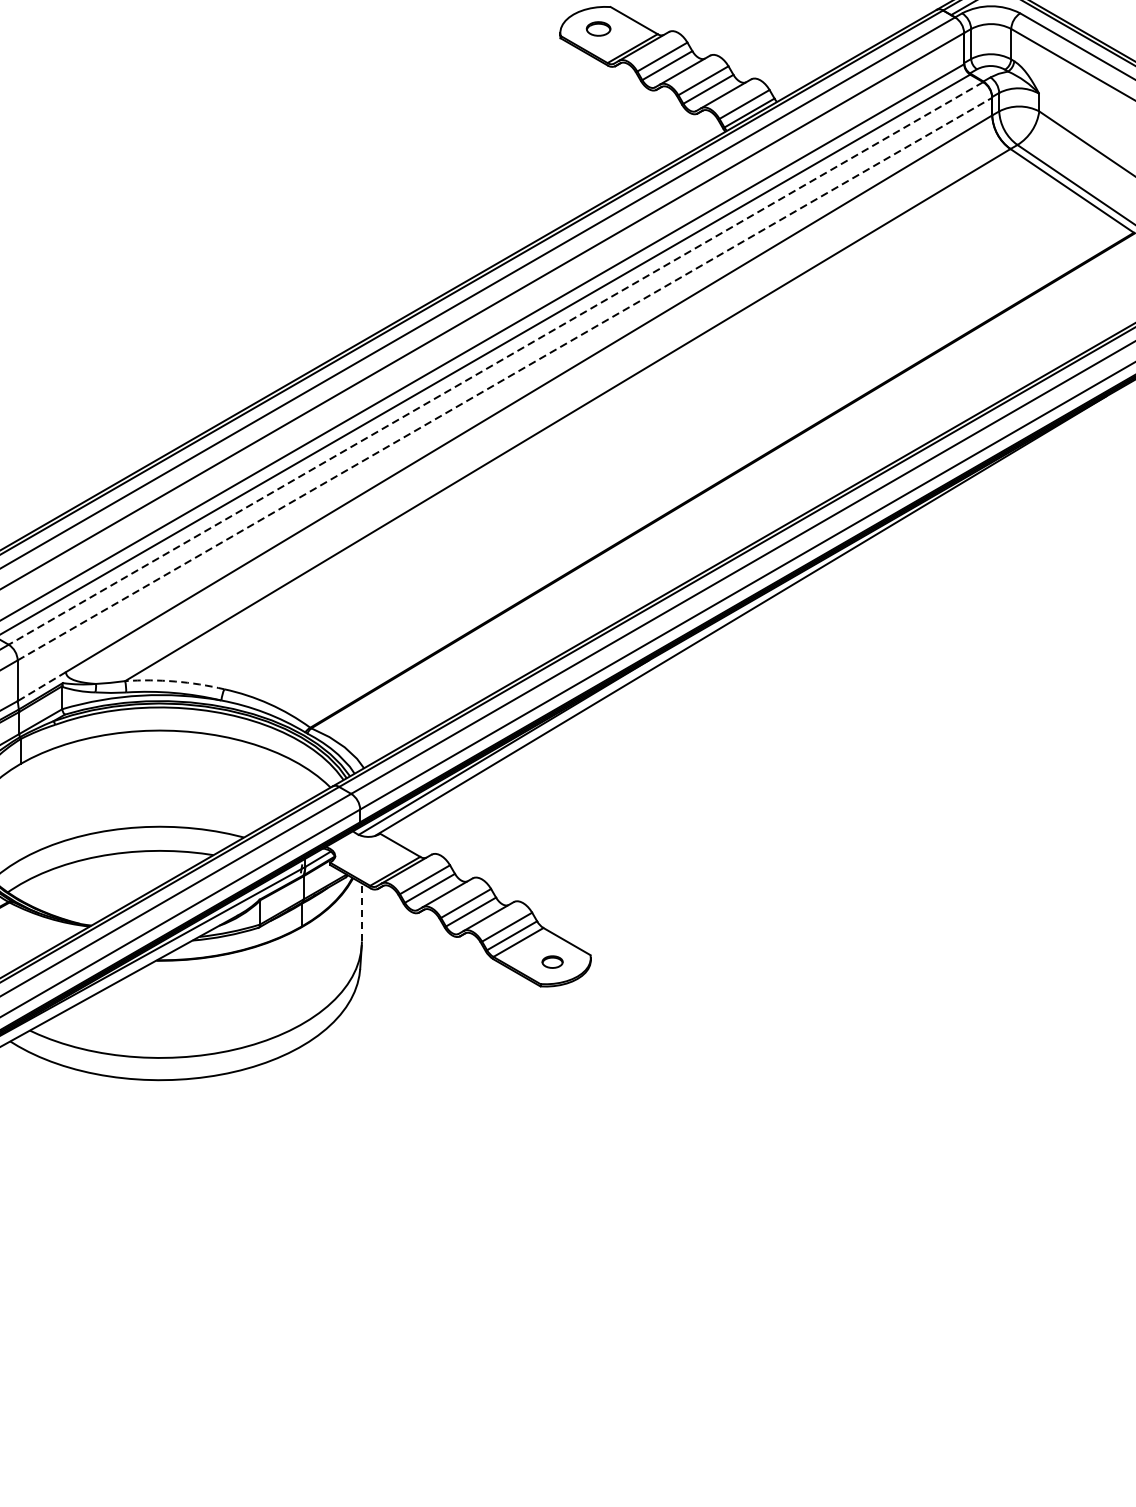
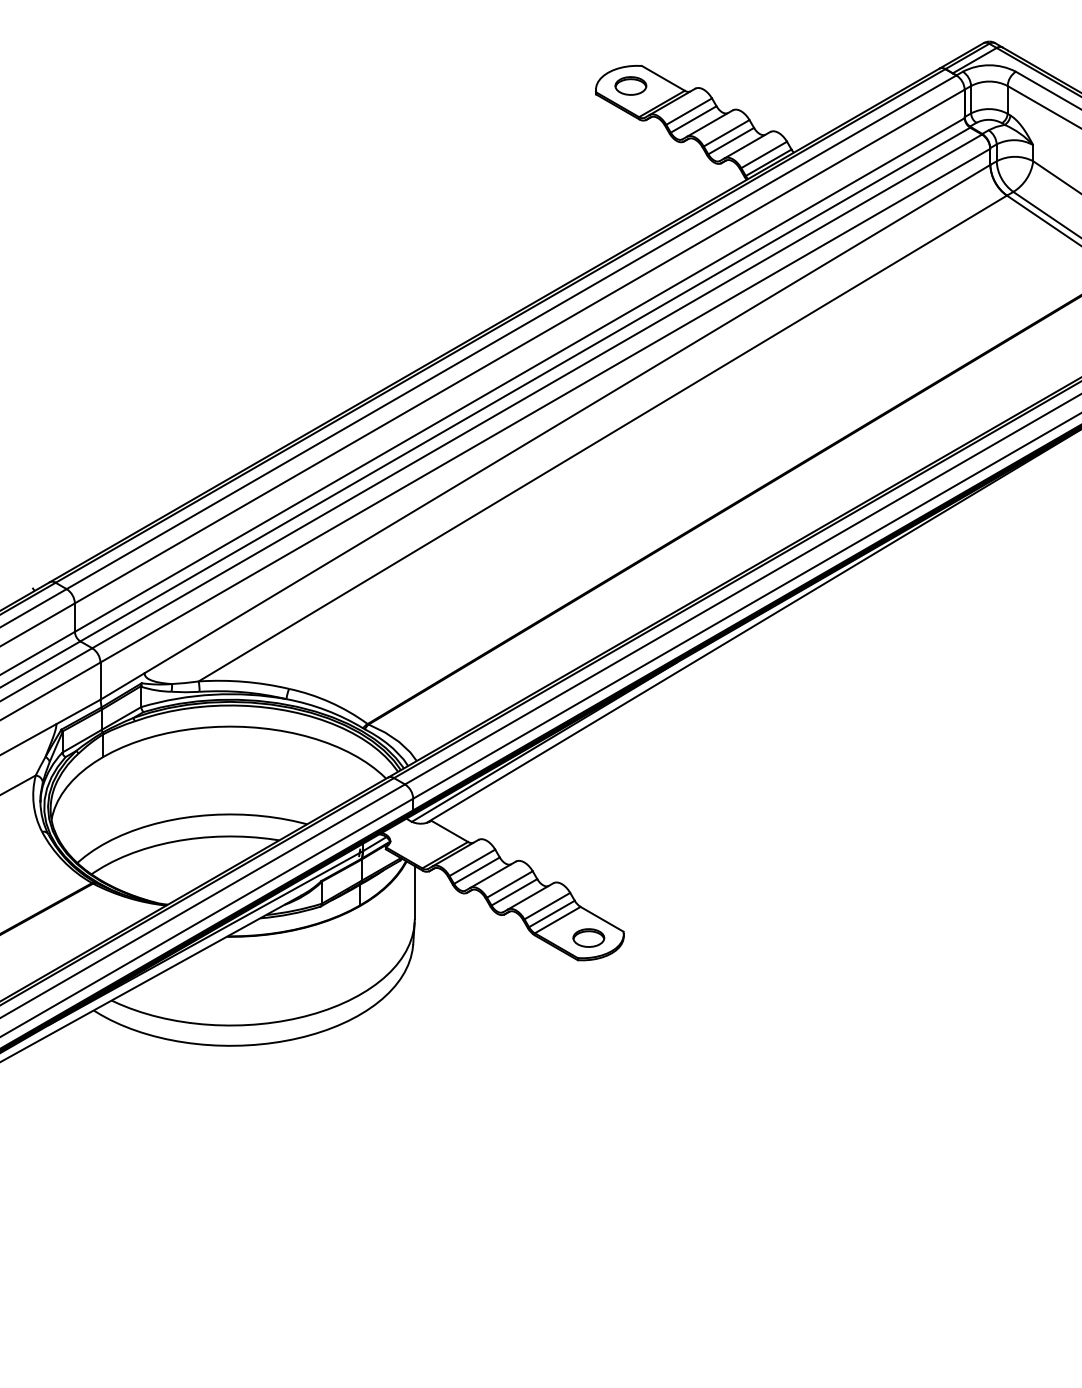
part: (598, 28) -> (630, 85), size x1.43
line: (496, 363) -> (537, 391), dashed -> solid
line: (505, 378) -> (545, 405), dashed -> solid
arc: (175, 681) -> (244, 681), dashed -> solid
line: (41, 686) -> (122, 686), dashed -> solid
line: (361, 912) -> (414, 892), dashed -> solid
part: (552, 961) -> (588, 937), size x1.67

